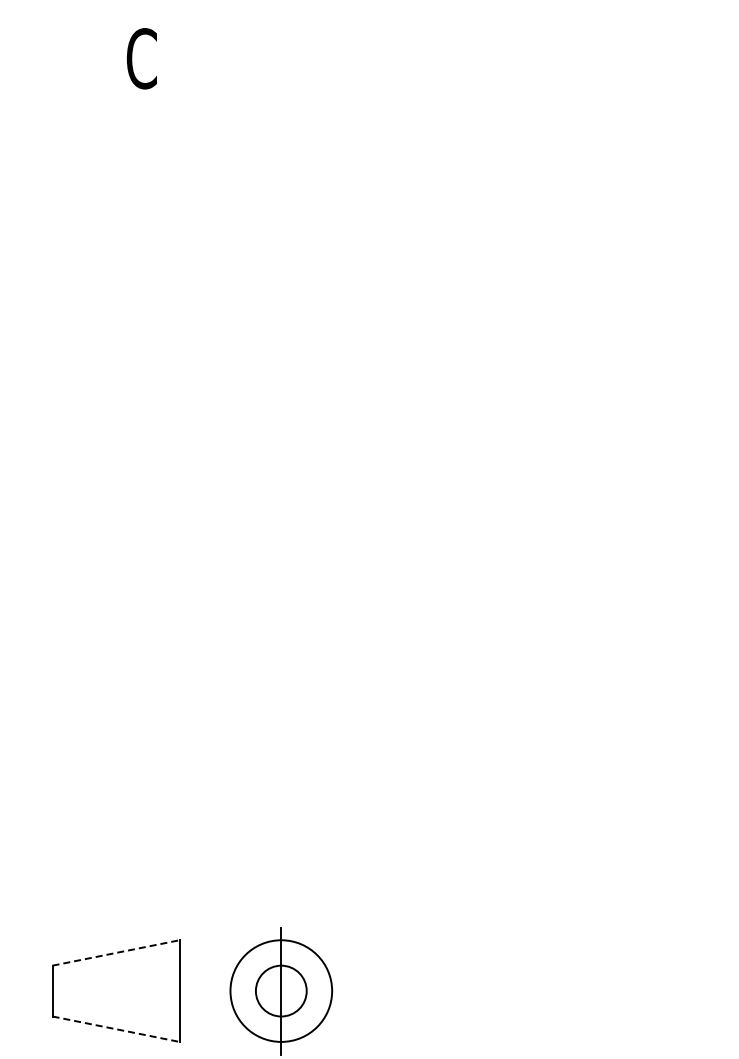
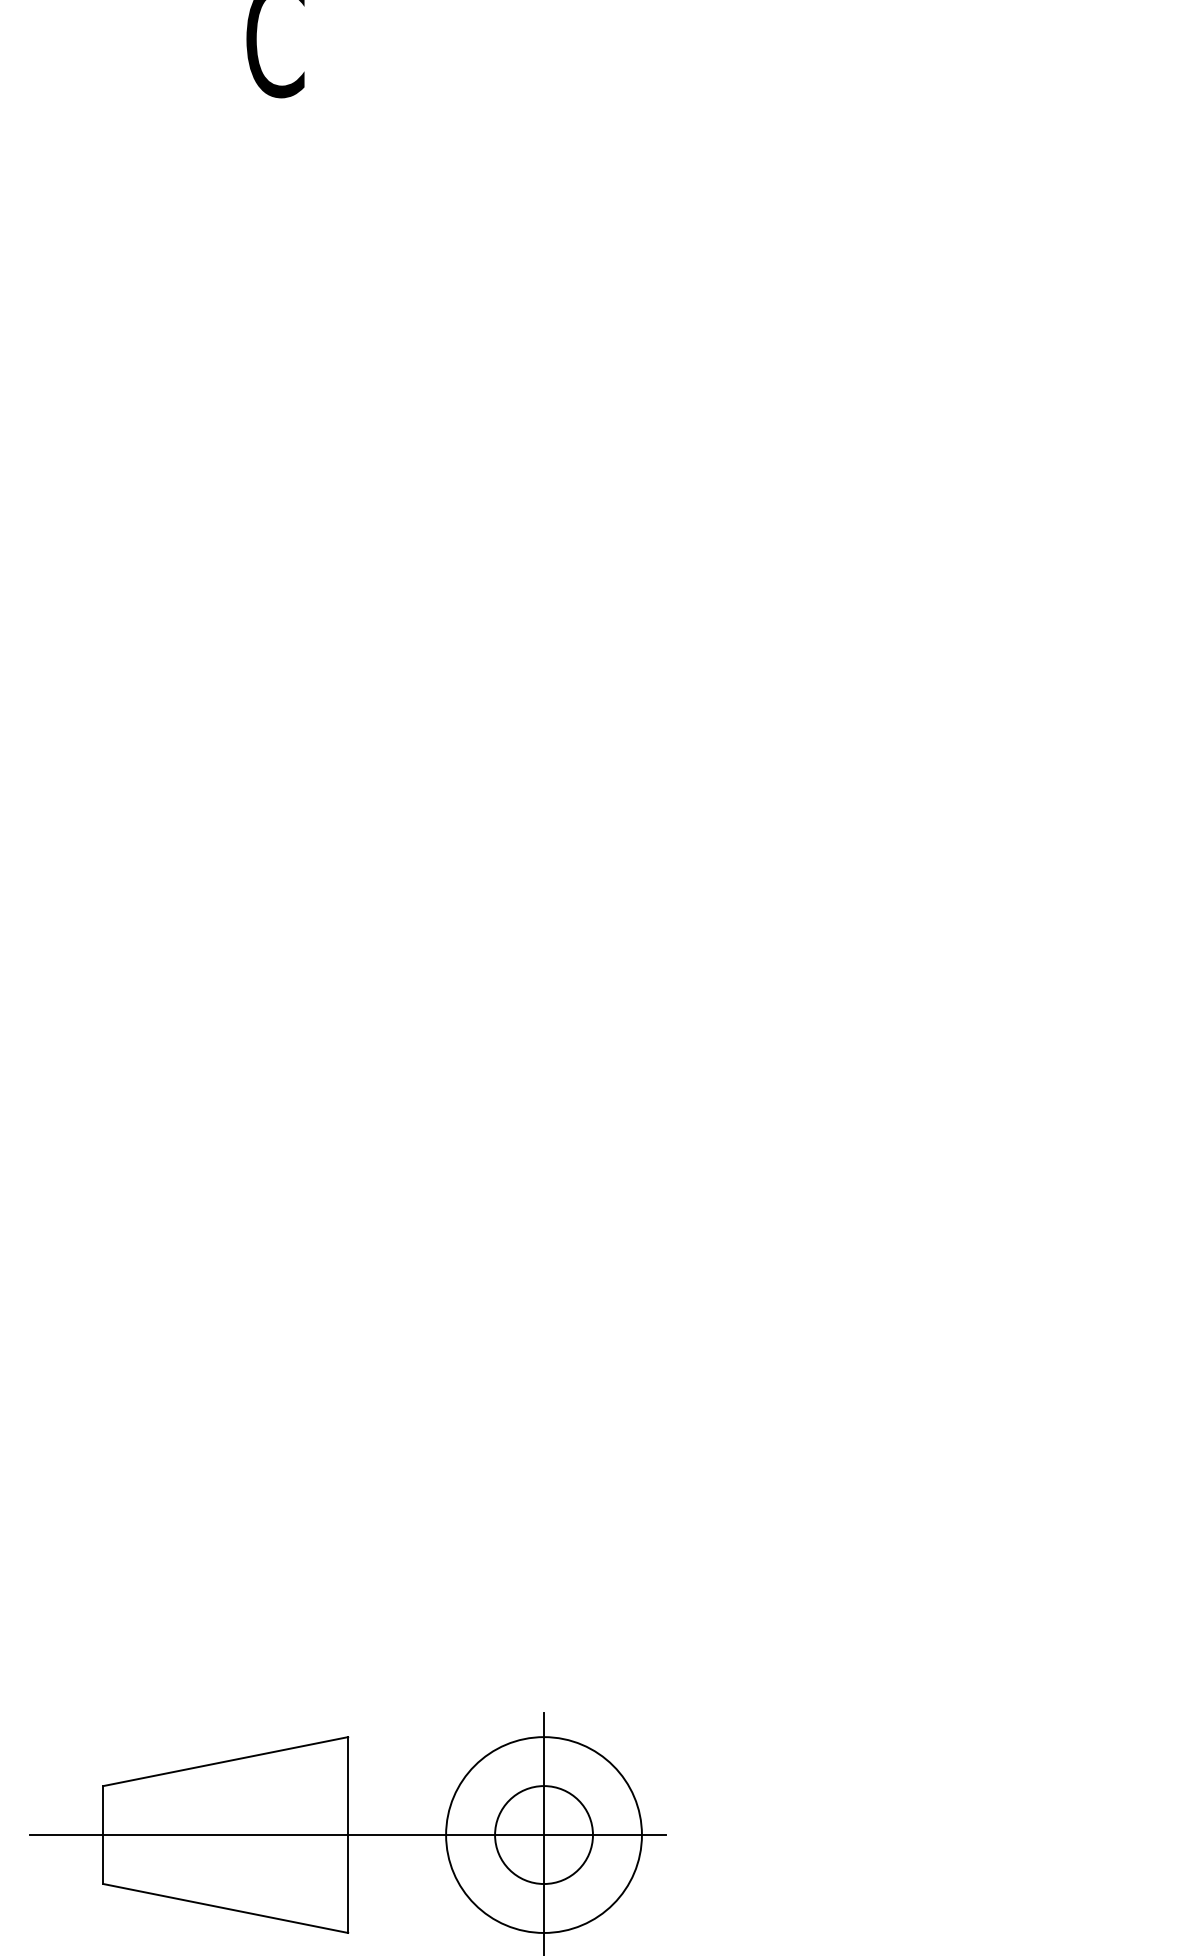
line: (116, 952) -> (226, 1760), dashed -> solid
line: (179, 991) -> (347, 1835), added
line: (116, 1029) -> (226, 1909), dashed -> solid

